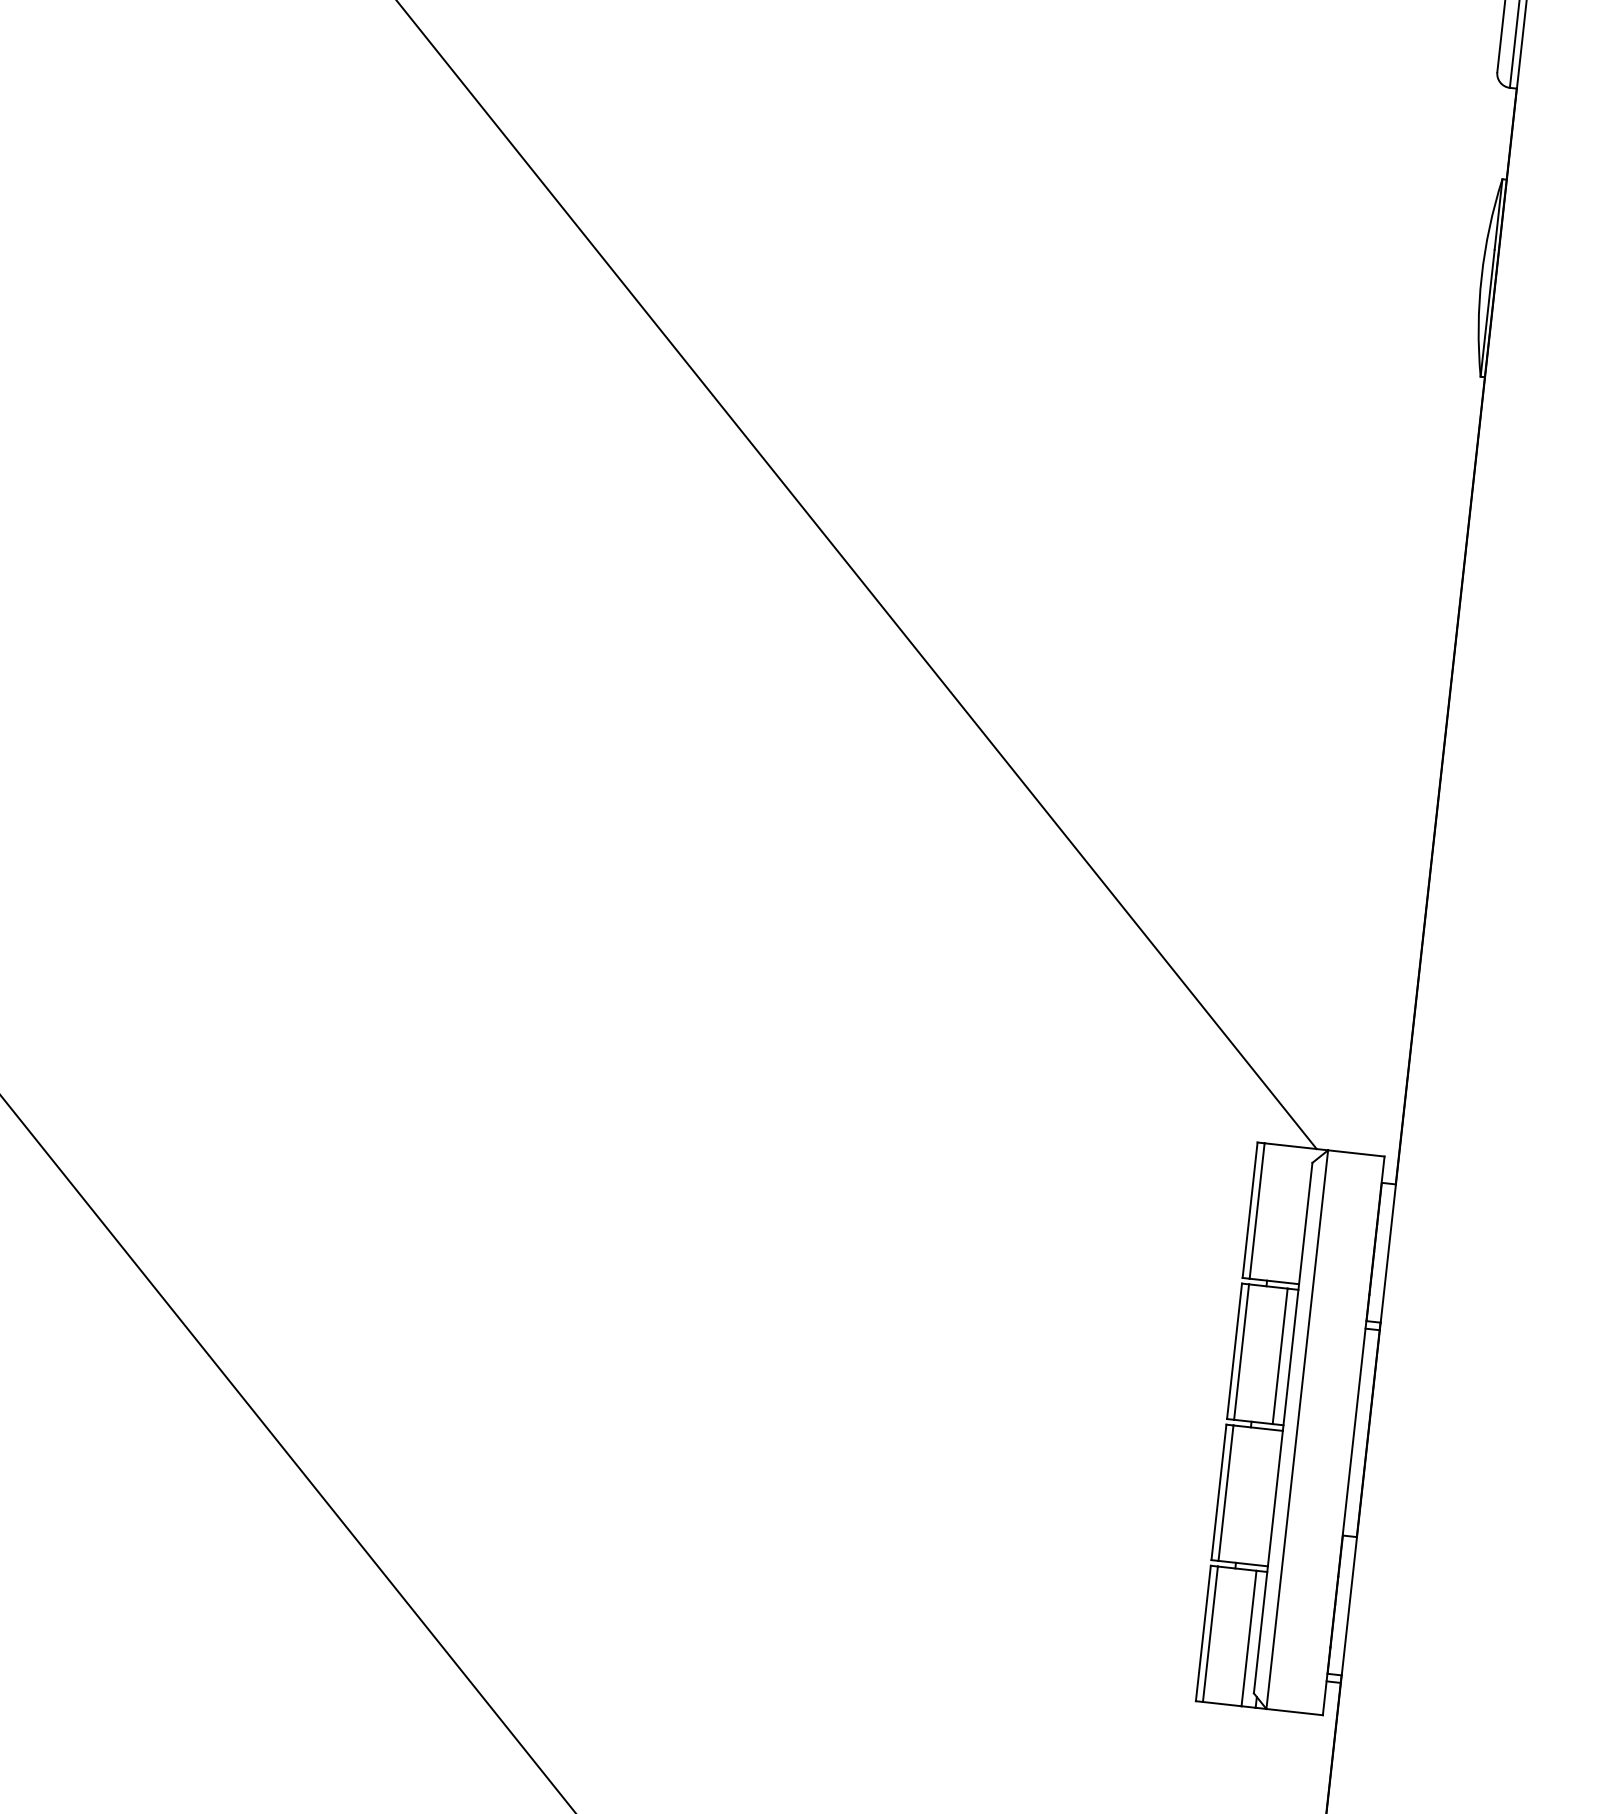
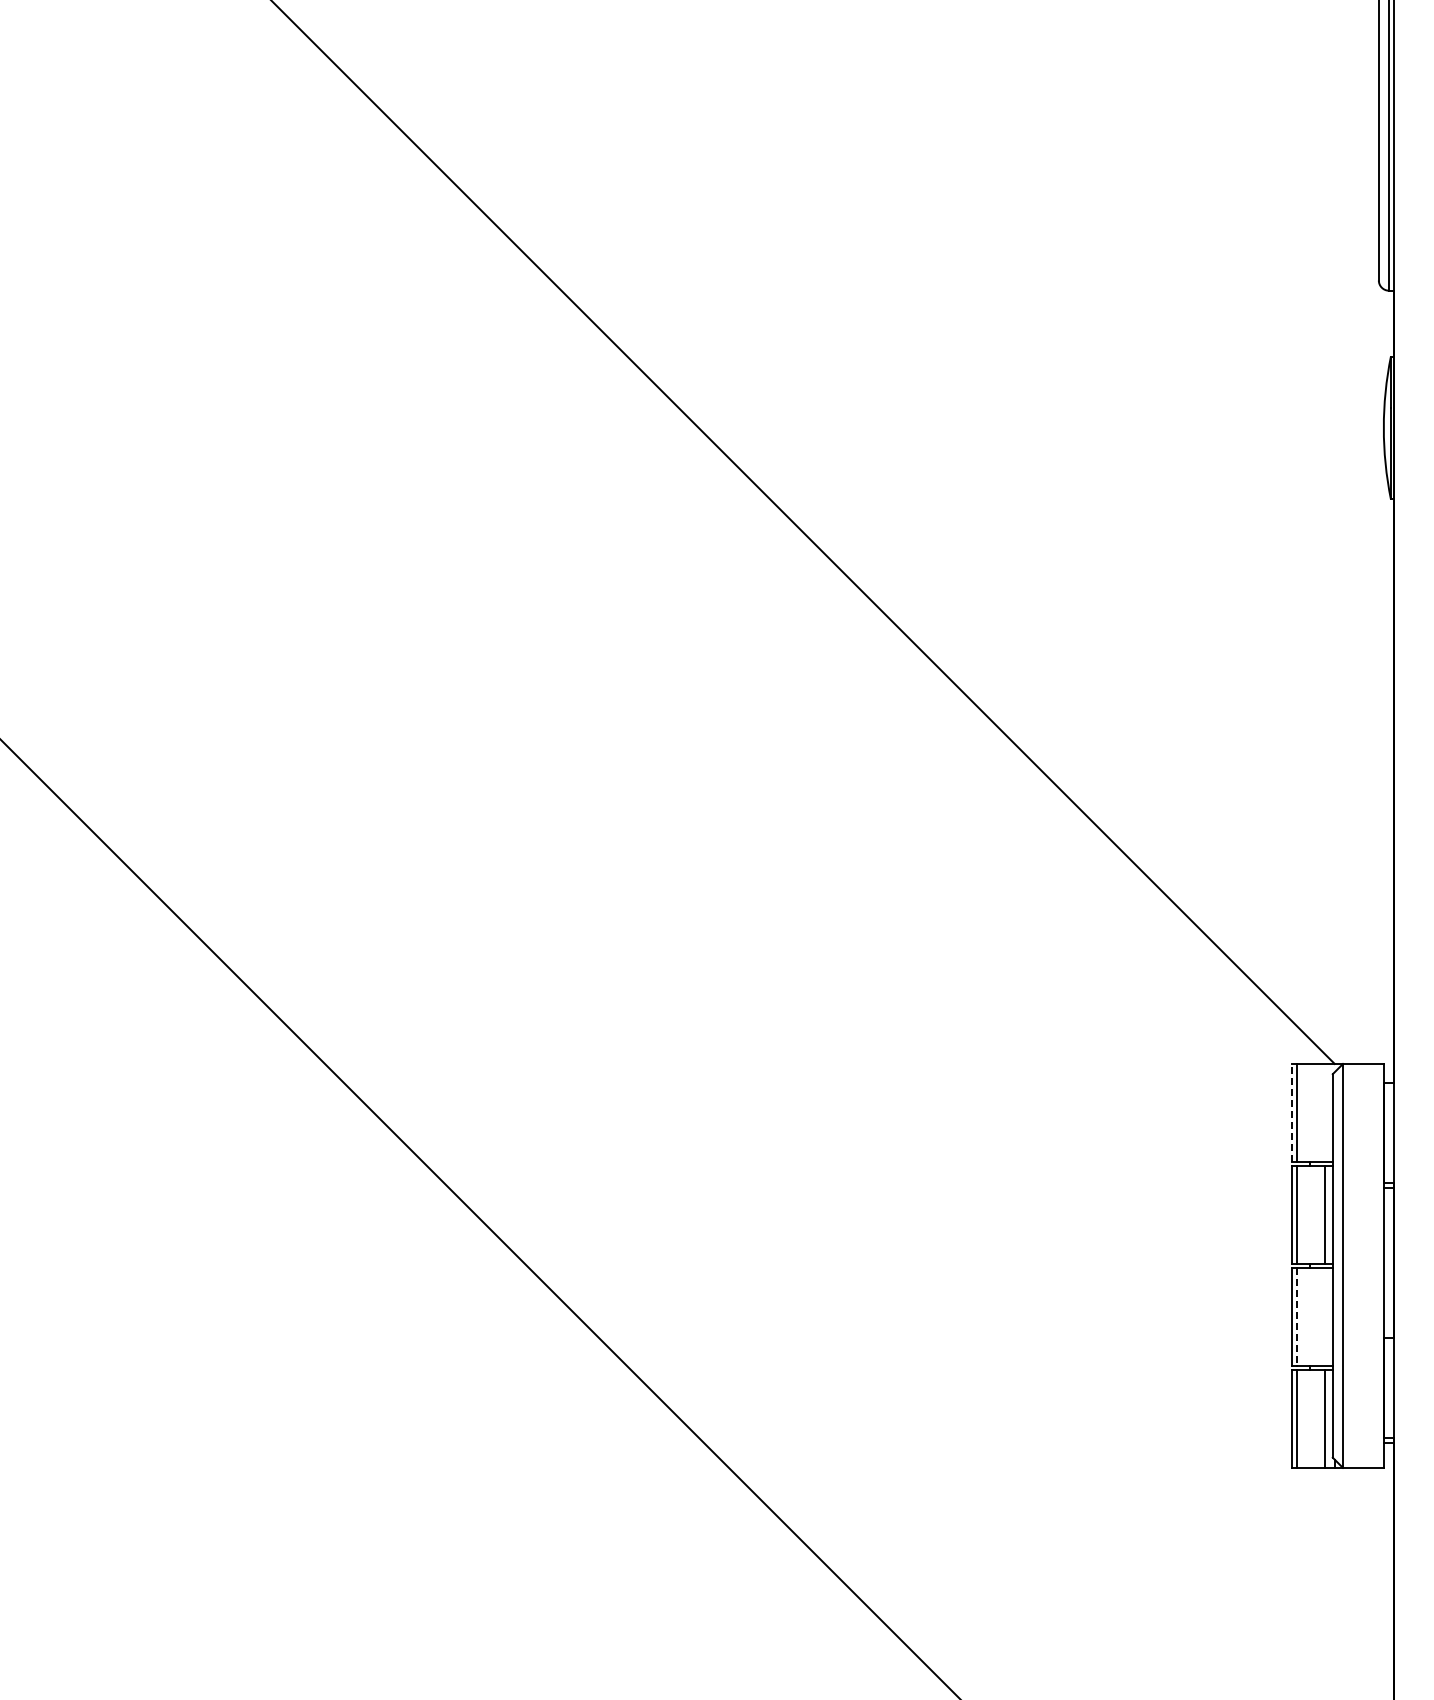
line: (1250, 1209) -> (1292, 1112), solid -> dashed
line: (1226, 1492) -> (1297, 1316), solid -> dashed

